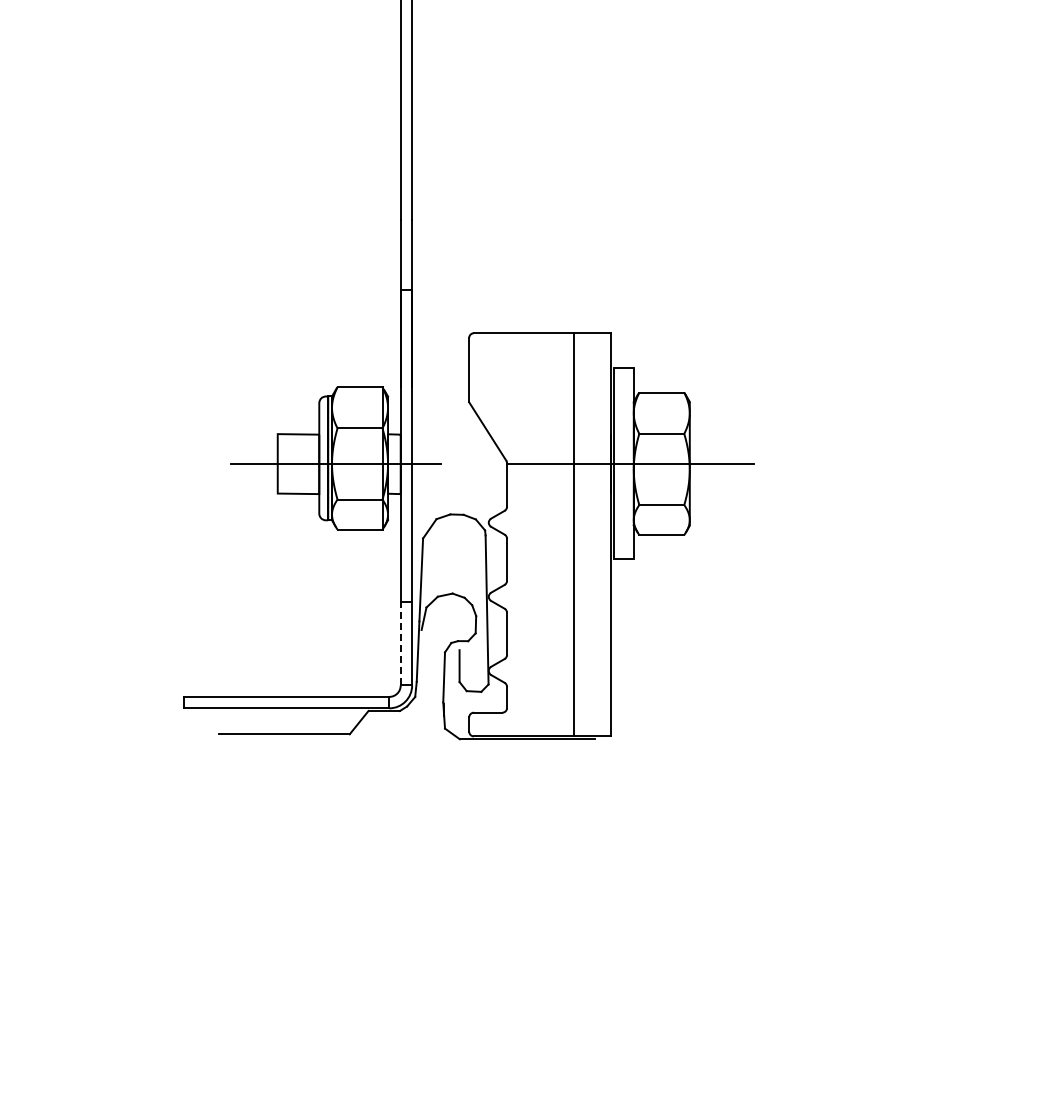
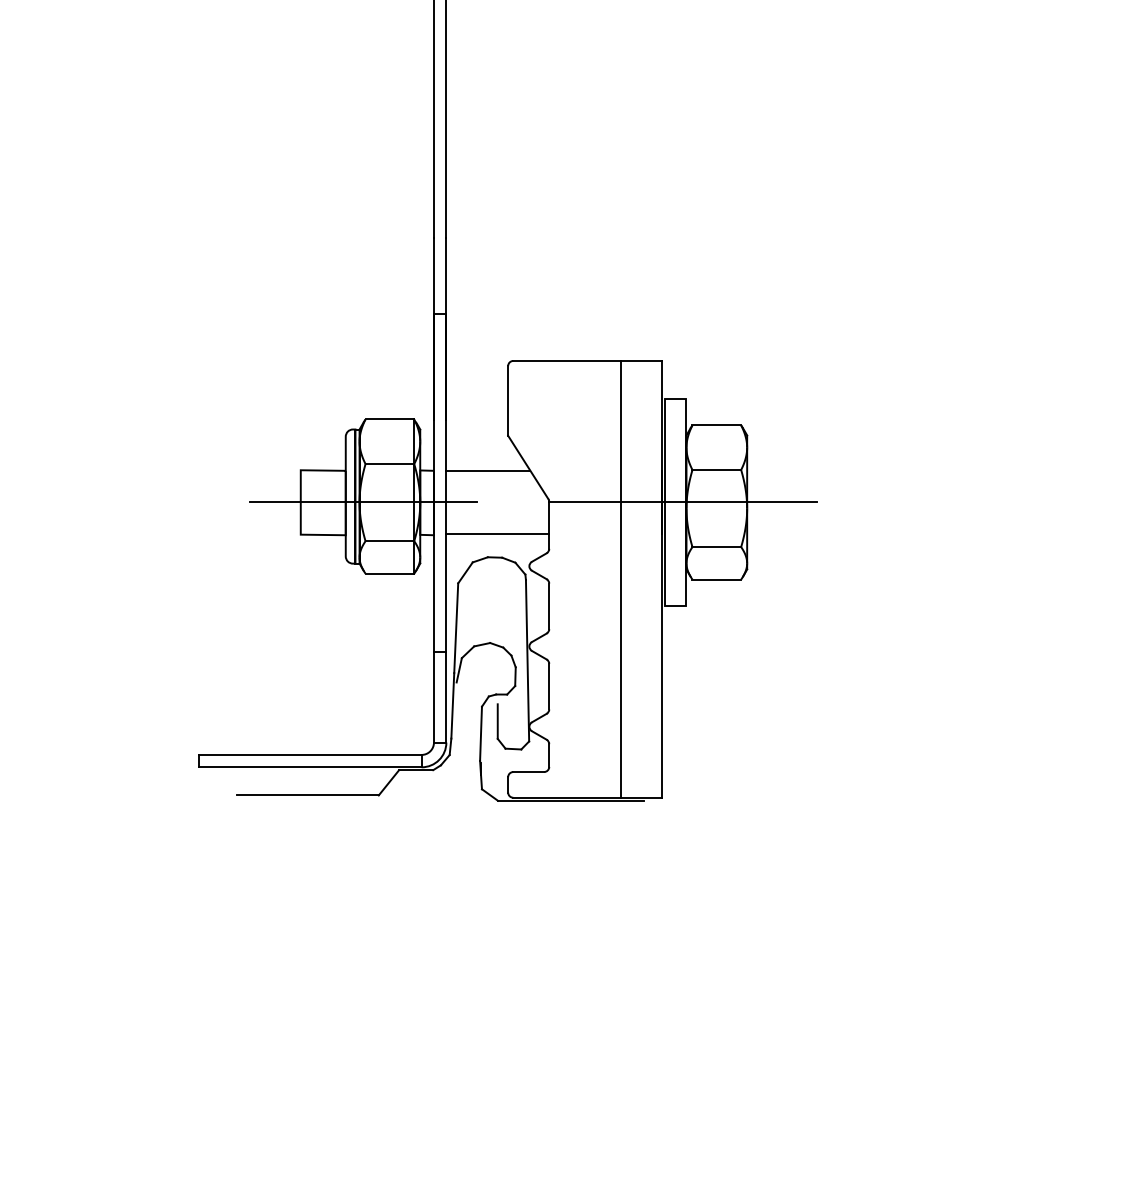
line: (450, 434) -> (487, 470), added
line: (459, 492) -> (497, 533), added
line: (400, 643) -> (433, 697), dashed -> solid

